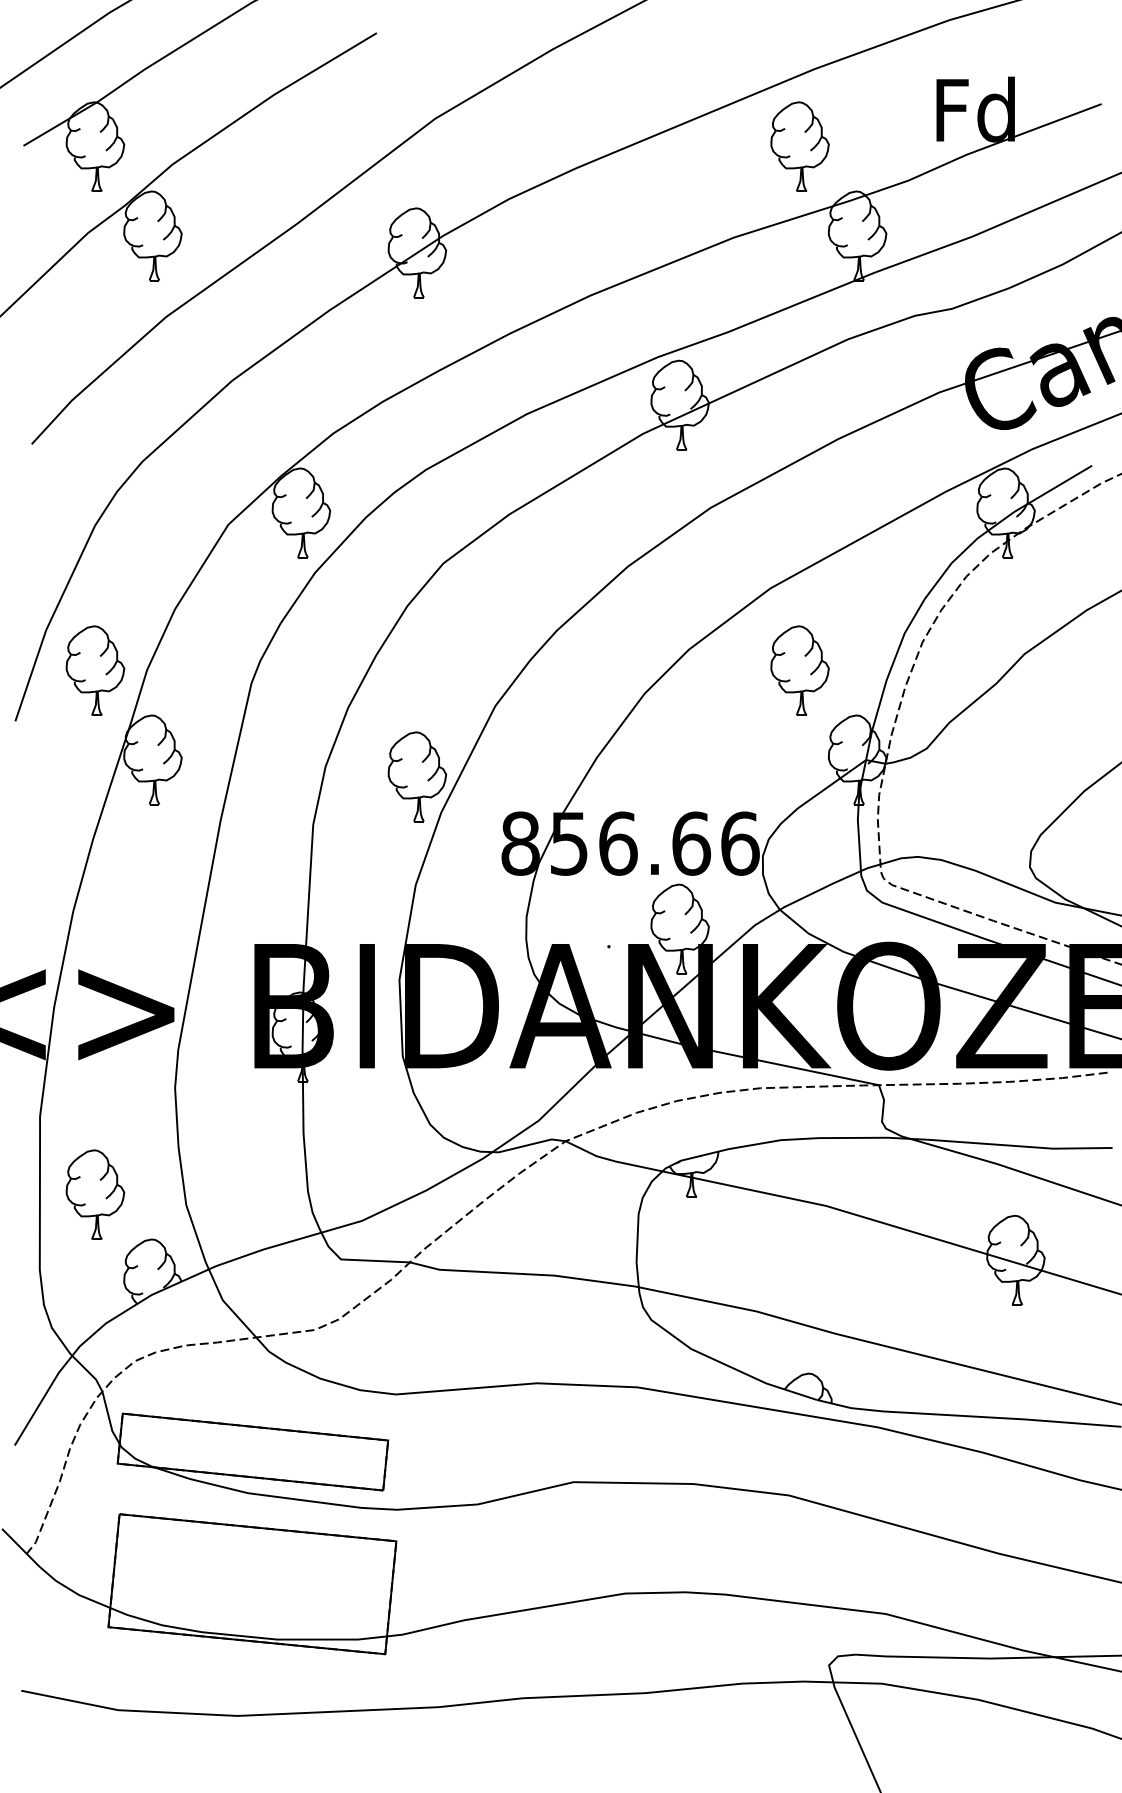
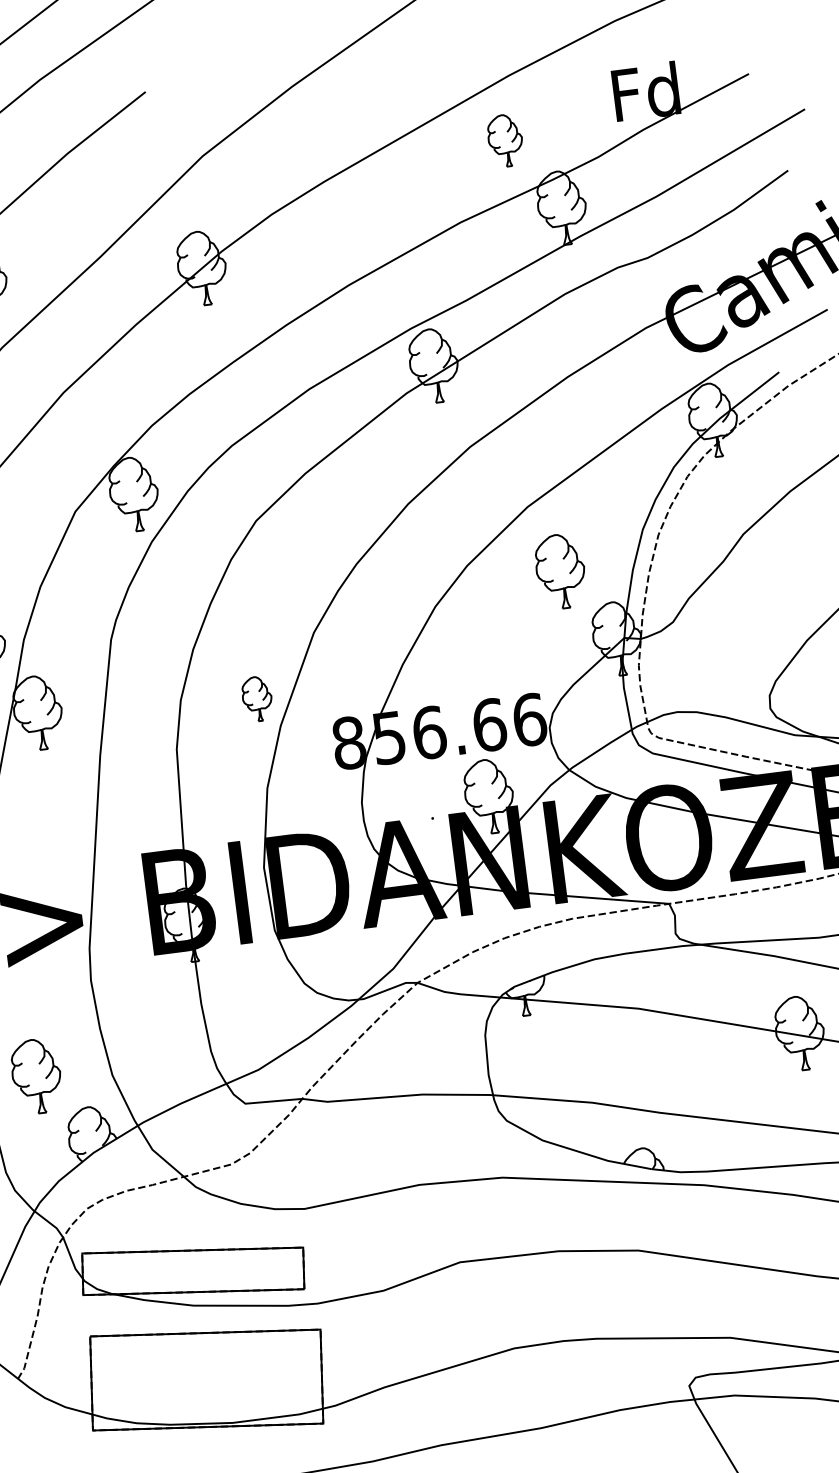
part: (799, 146) -> (505, 140), size x0.7
part: (417, 776) -> (257, 698), size x0.6

